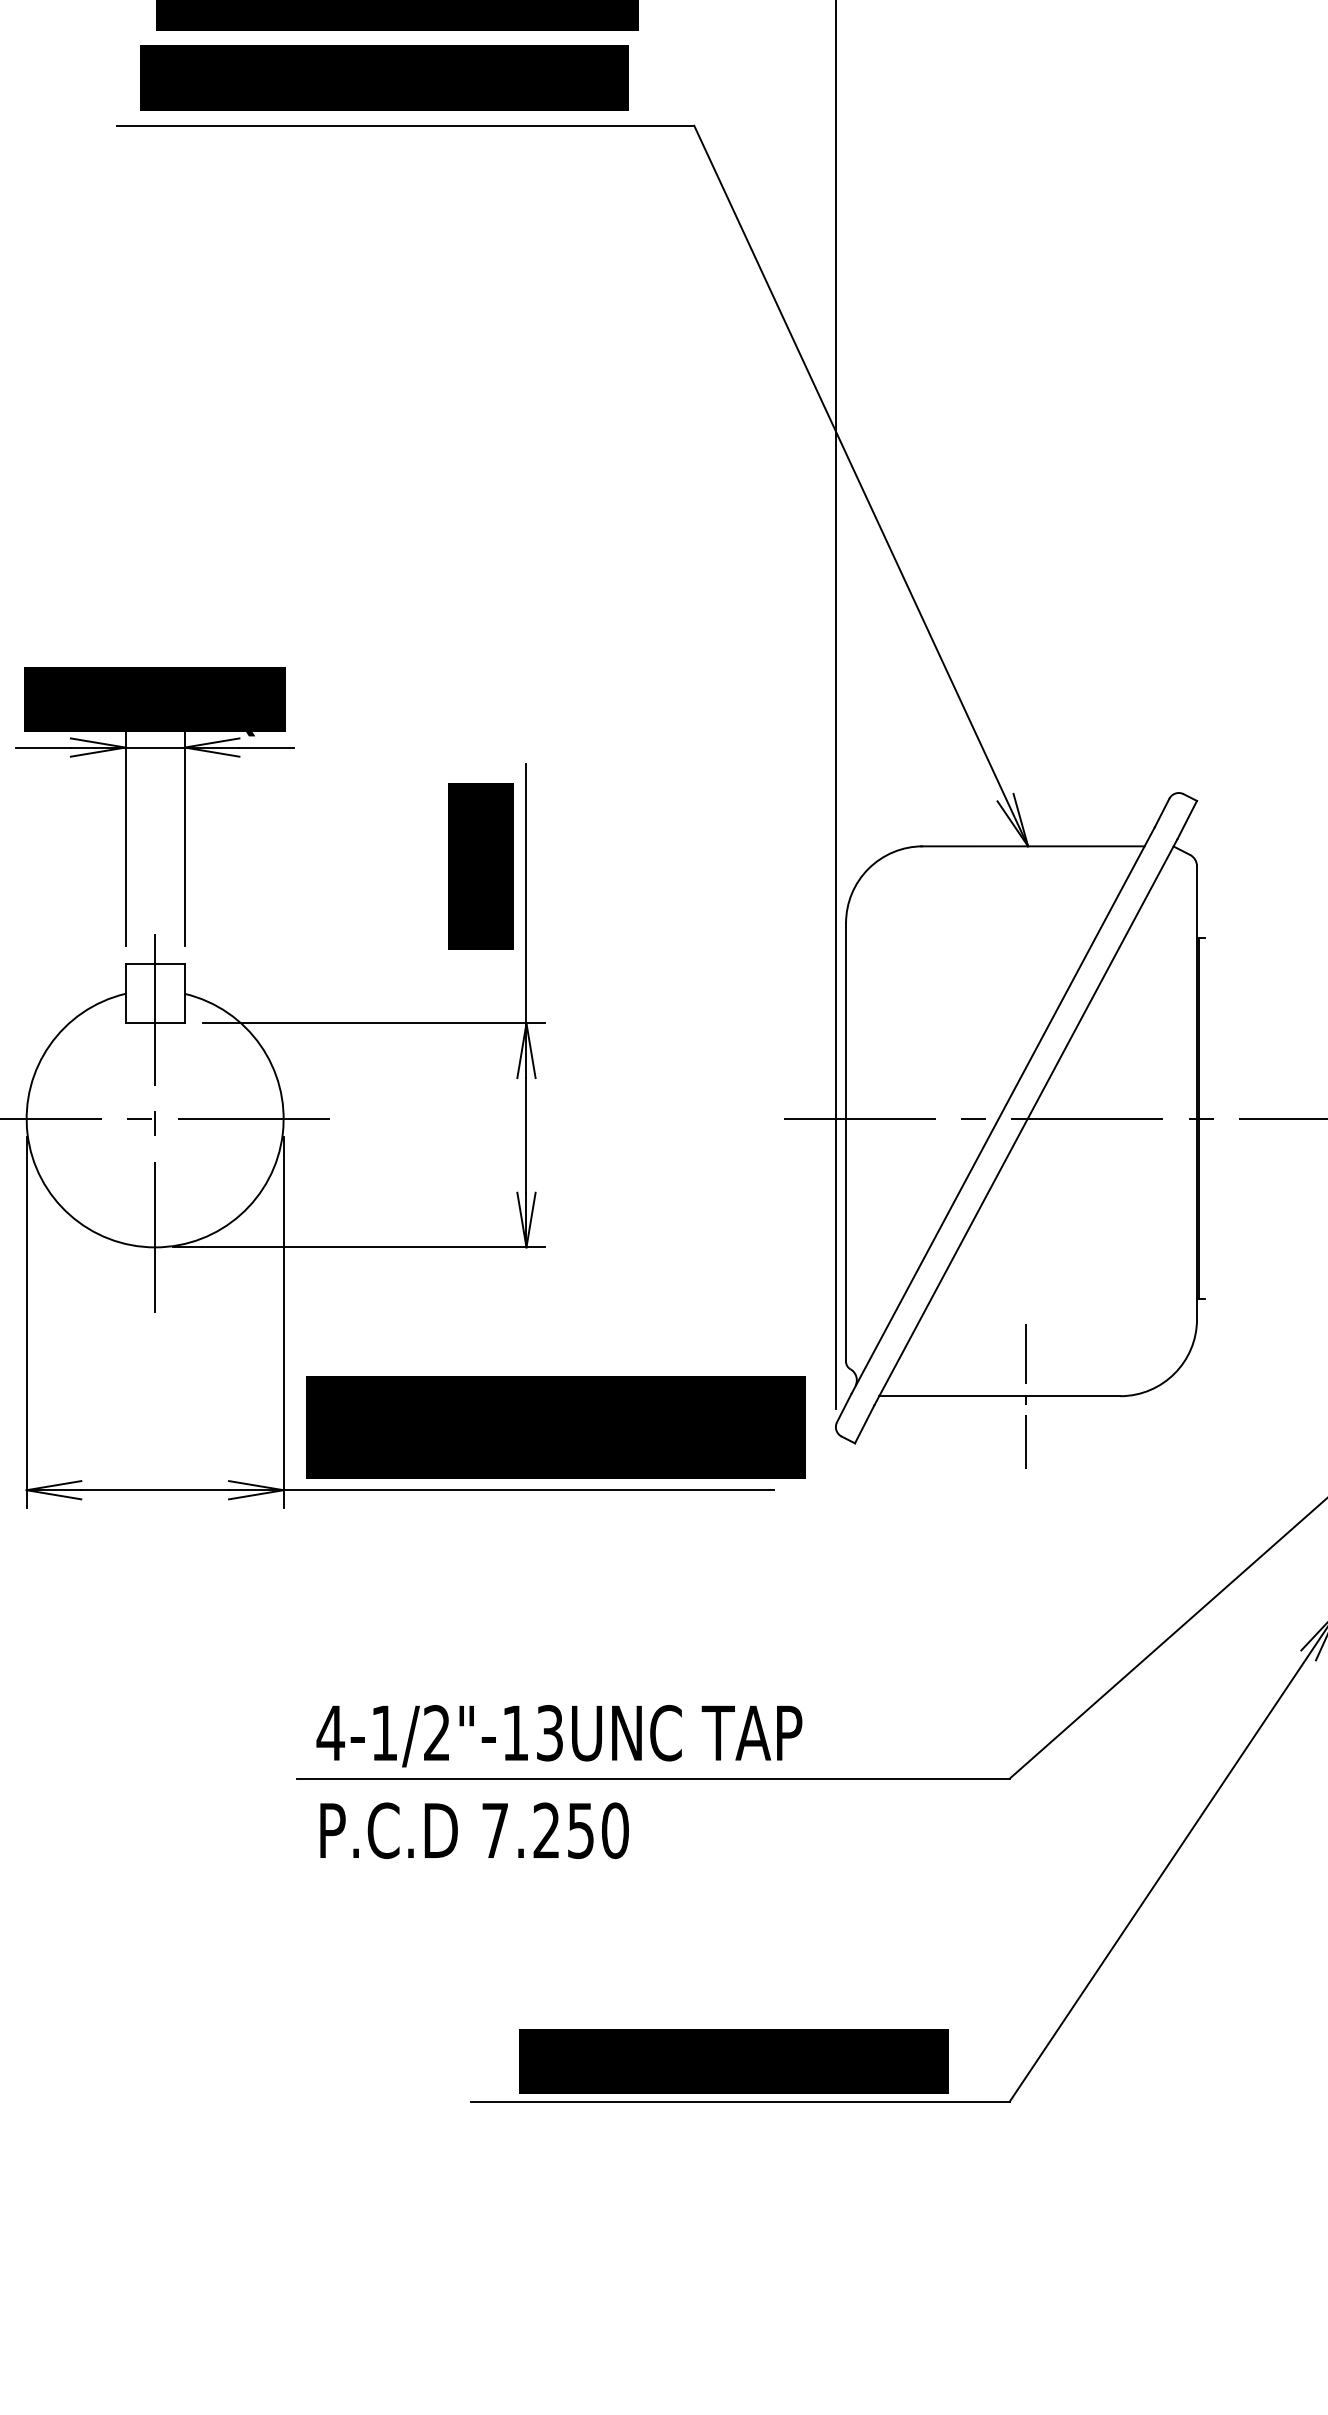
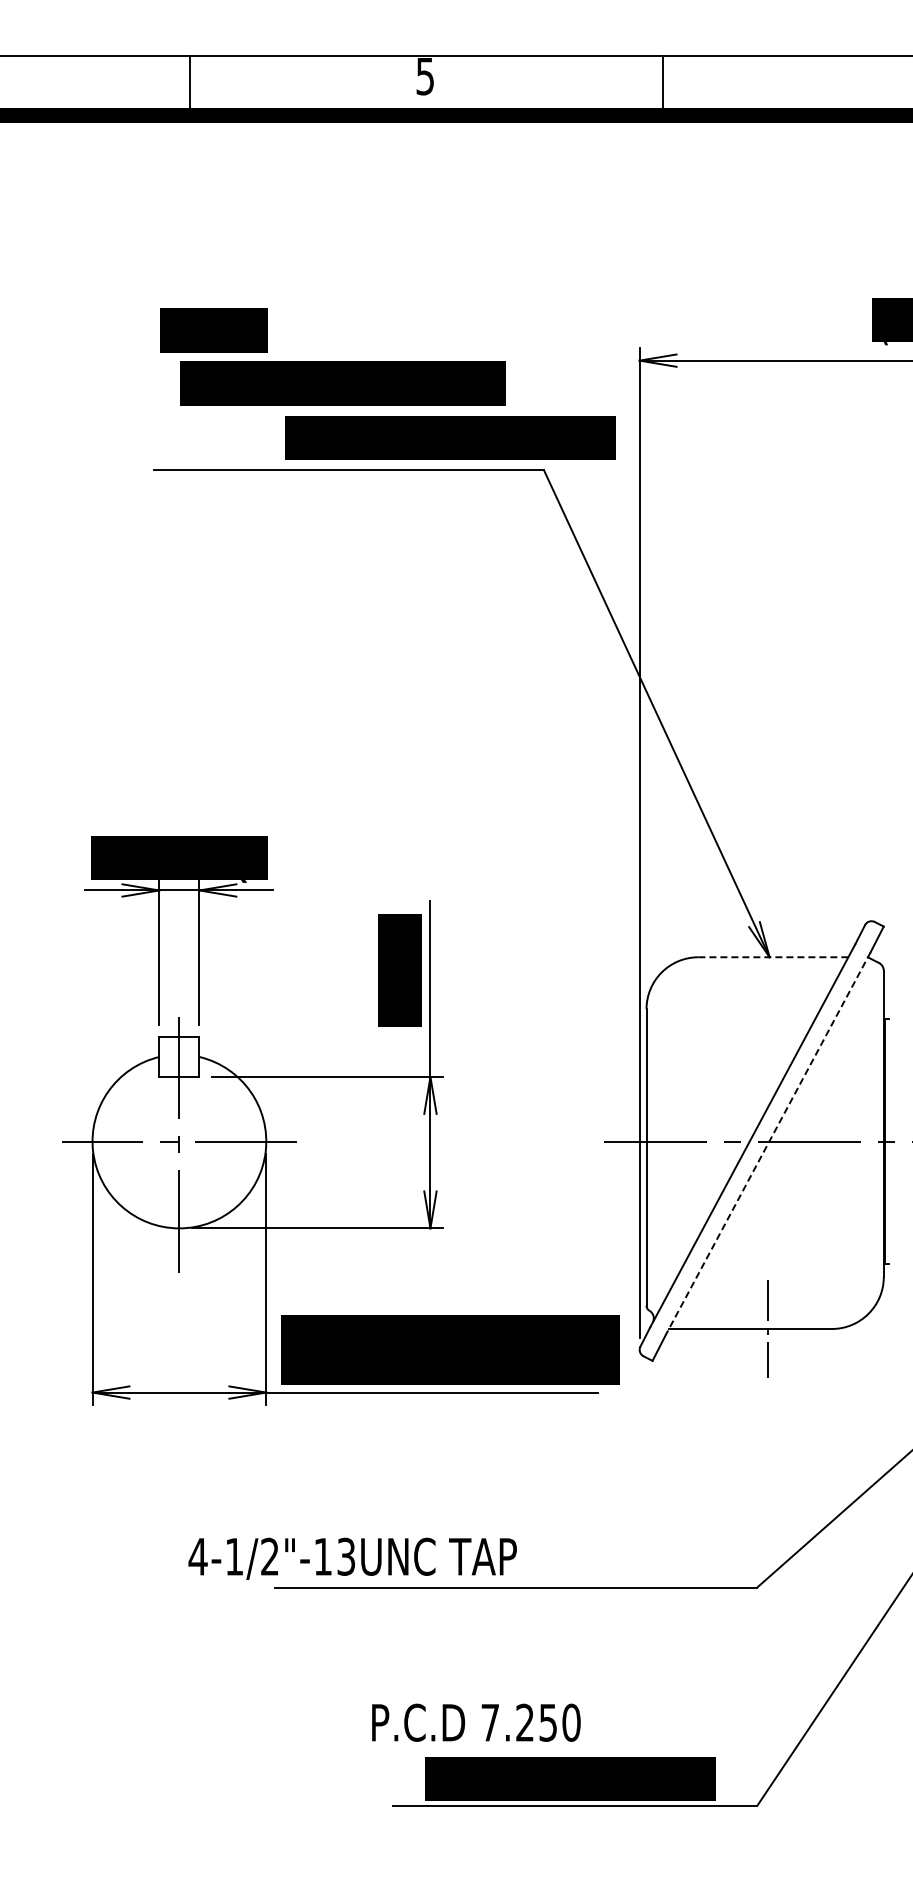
text: (384, 77) -> (450, 437), moved
line: (1032, 846) -> (772, 957), solid -> dashed
line: (1024, 1123) -> (767, 1144), solid -> dashed
text: (559, 1735) -> (352, 1558), moved
text: (474, 1830) -> (476, 1722), moved

